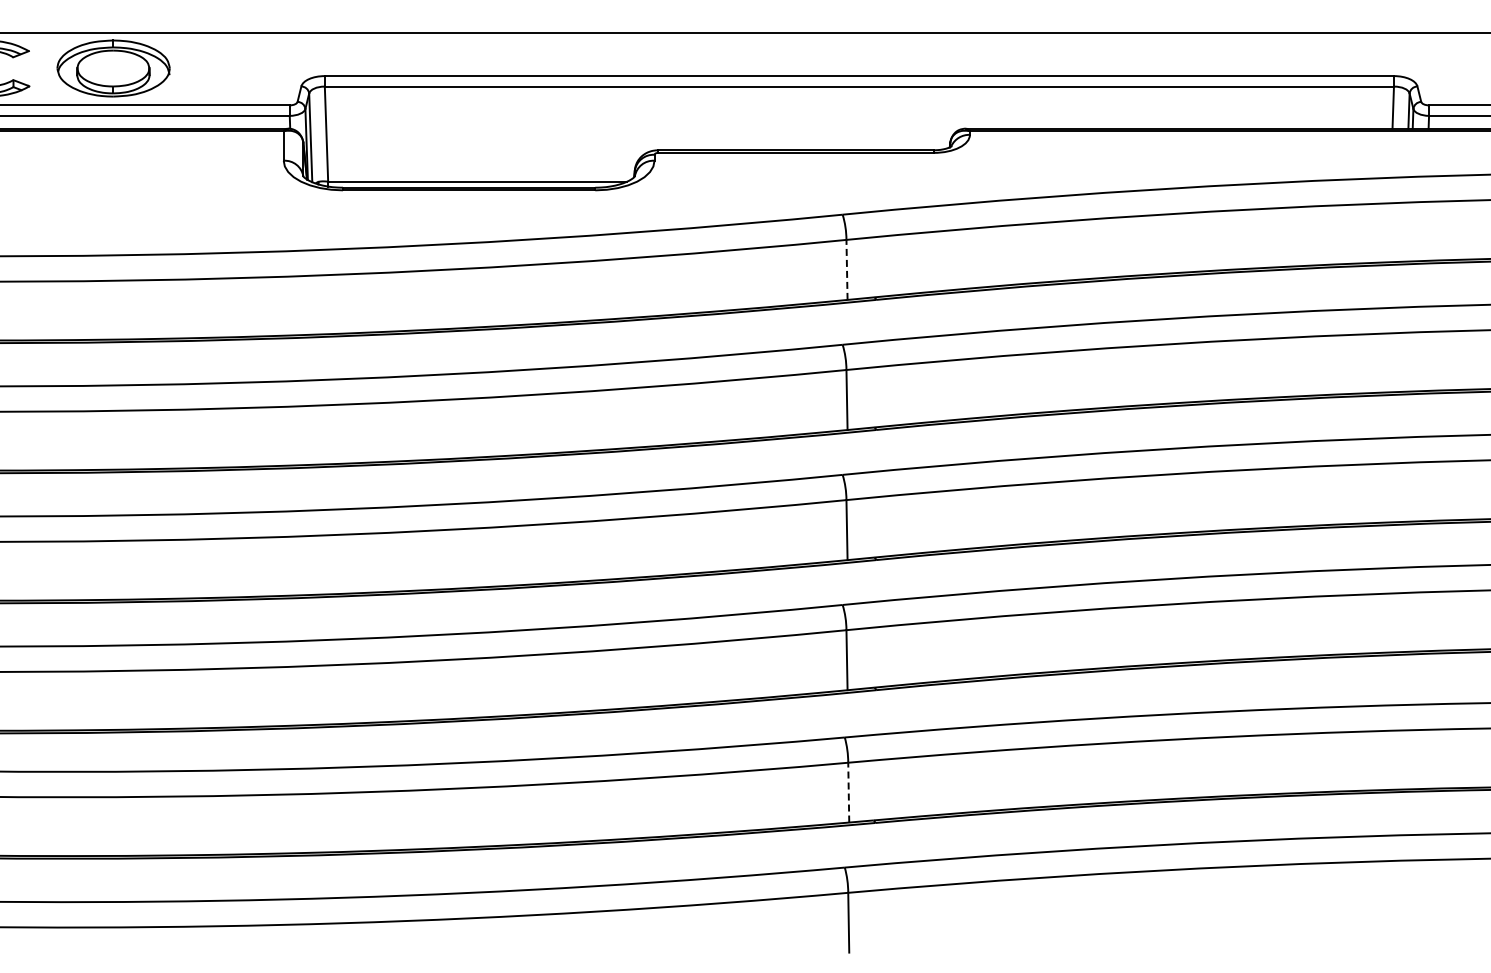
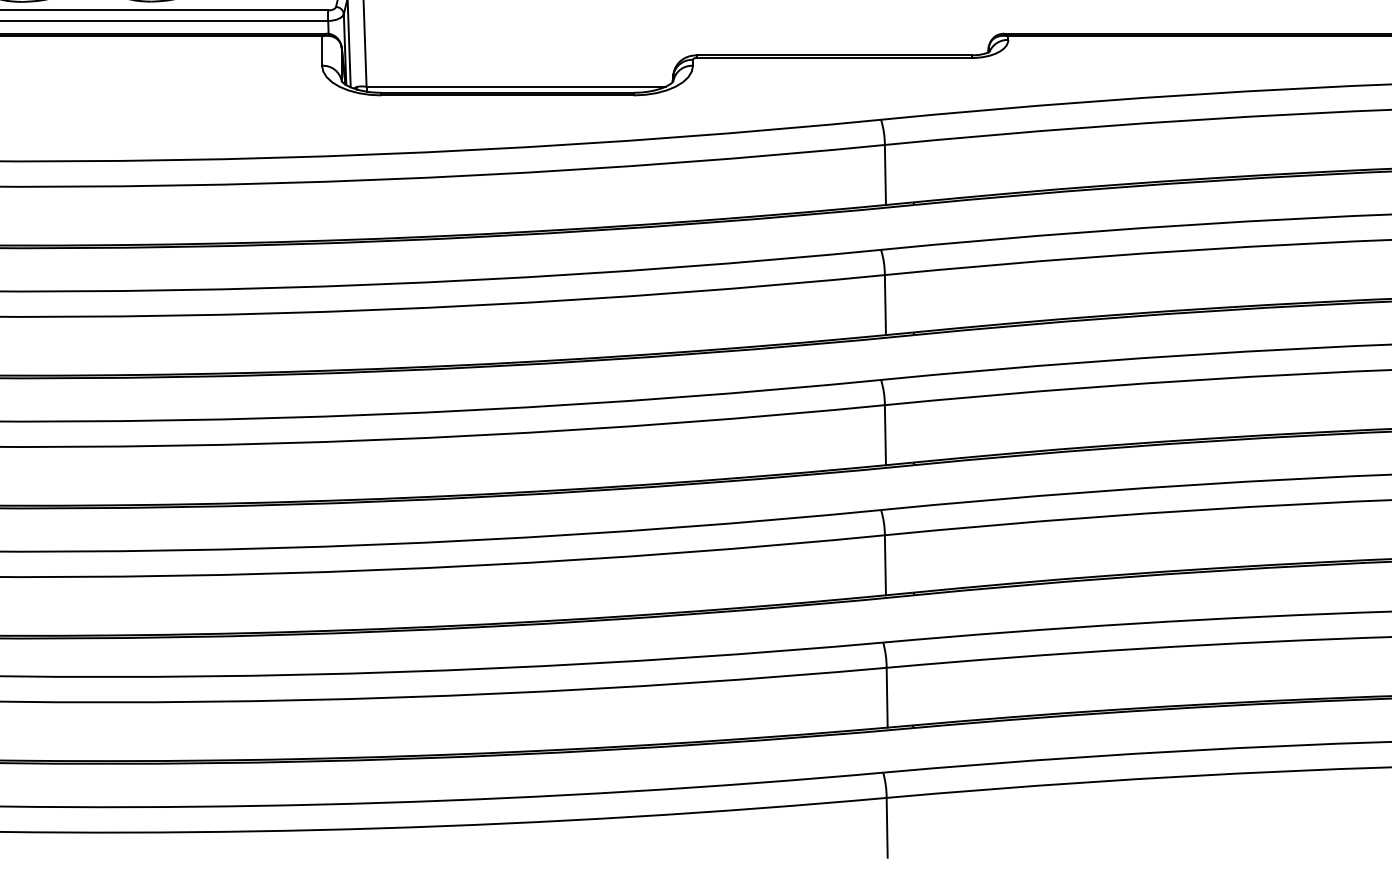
line: (847, 269) -> (885, 174), dashed -> solid
line: (848, 792) -> (886, 697), dashed -> solid

